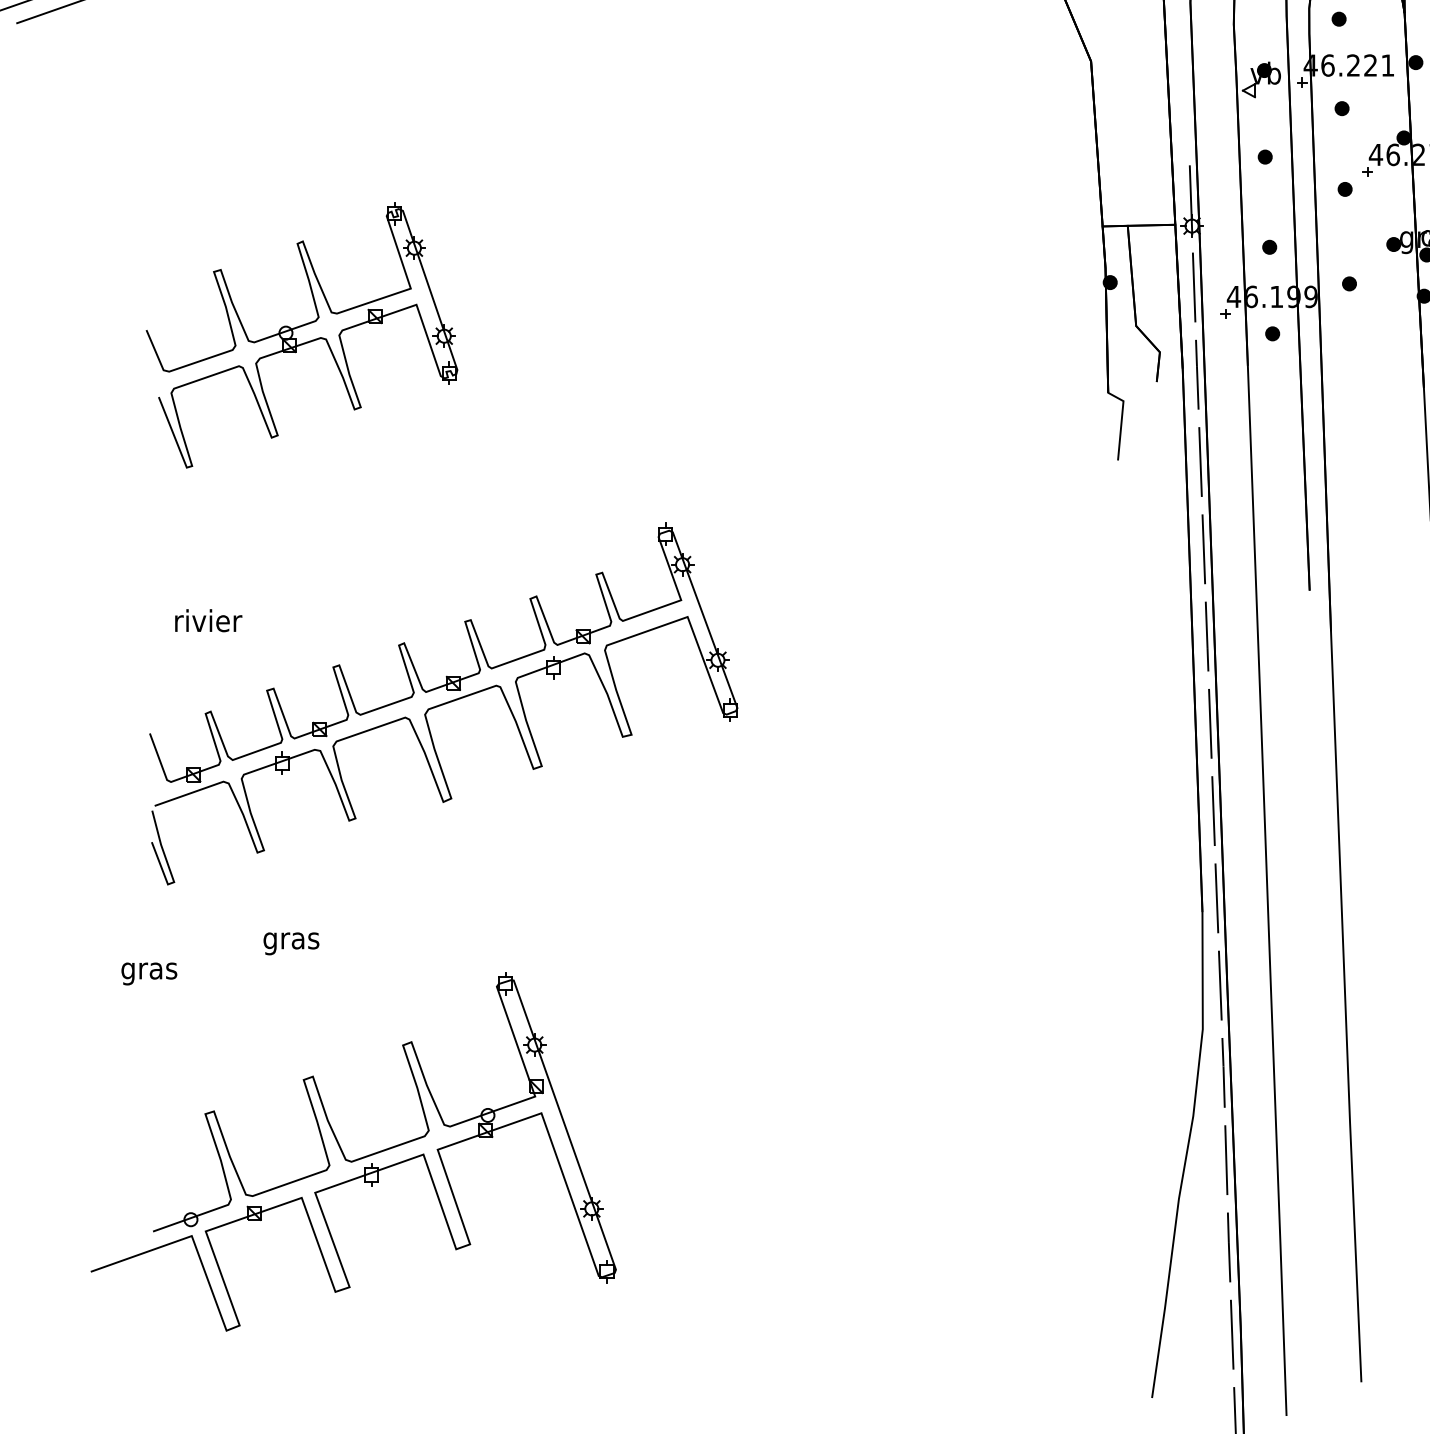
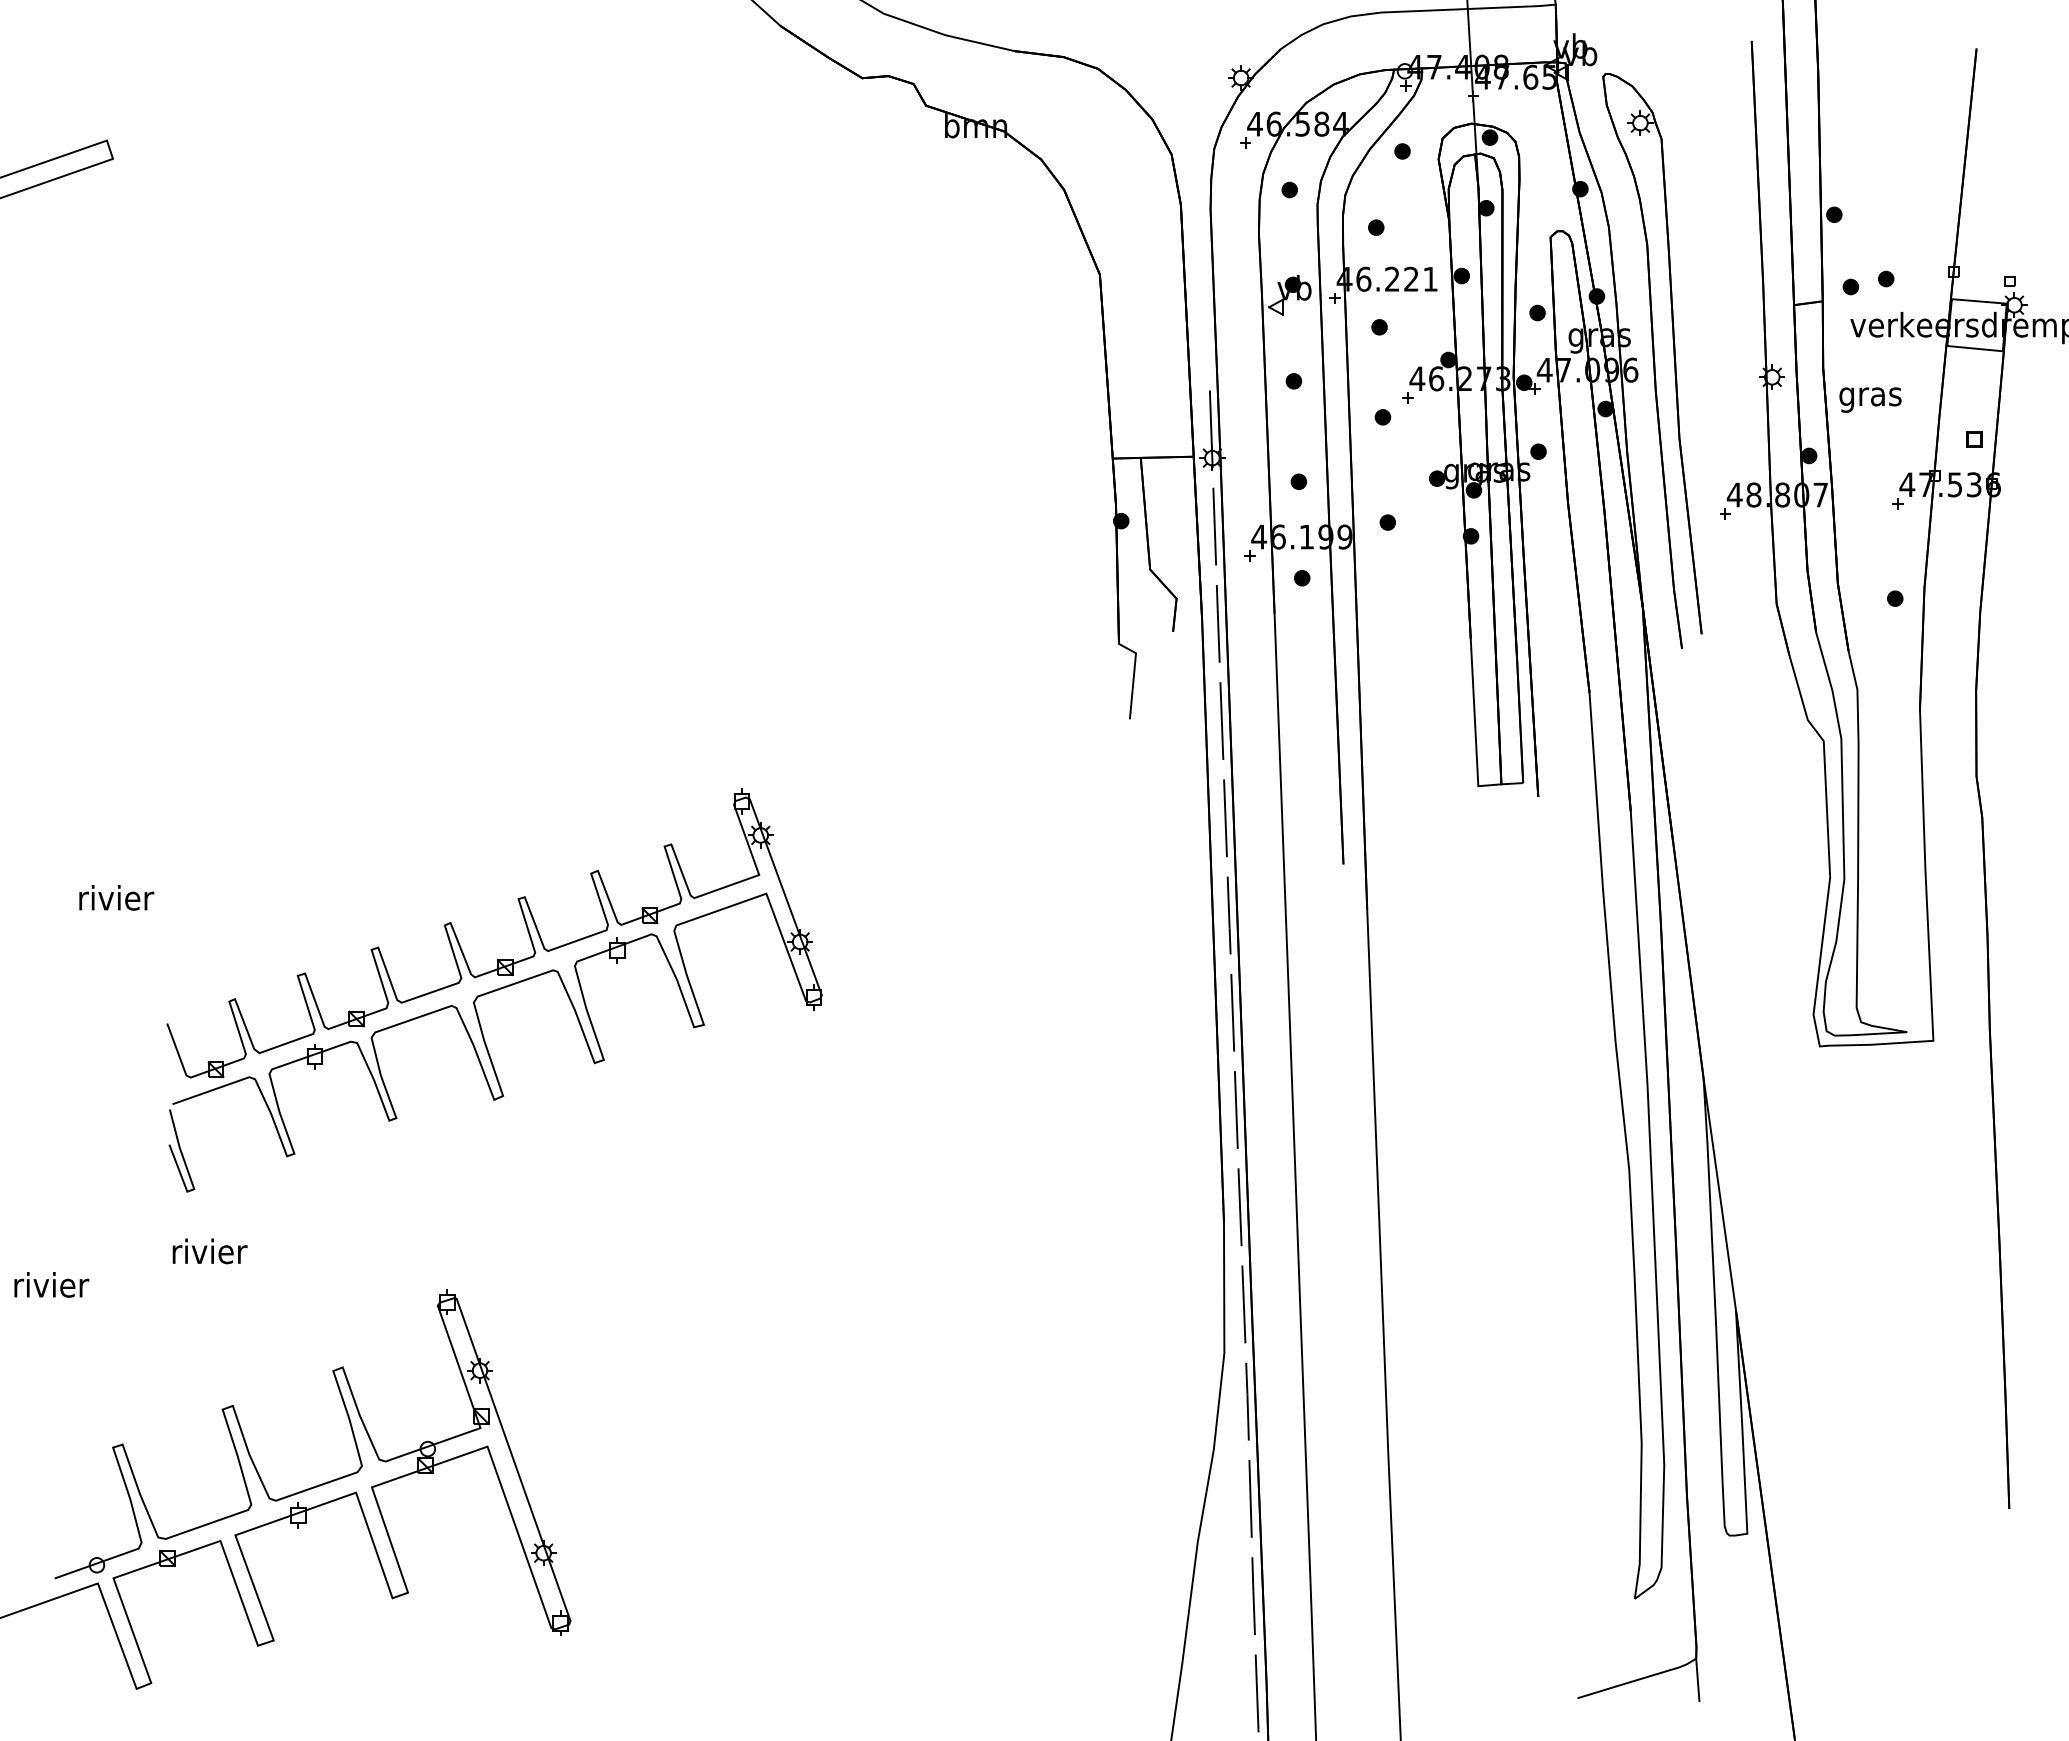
part: (301, 334) -> (220, 579), removed
part: (443, 703) -> (494, 990), moved
text: (291, 940) -> (209, 1254), gras -> rivier
text: (150, 971) -> (51, 1288), gras -> rivier

